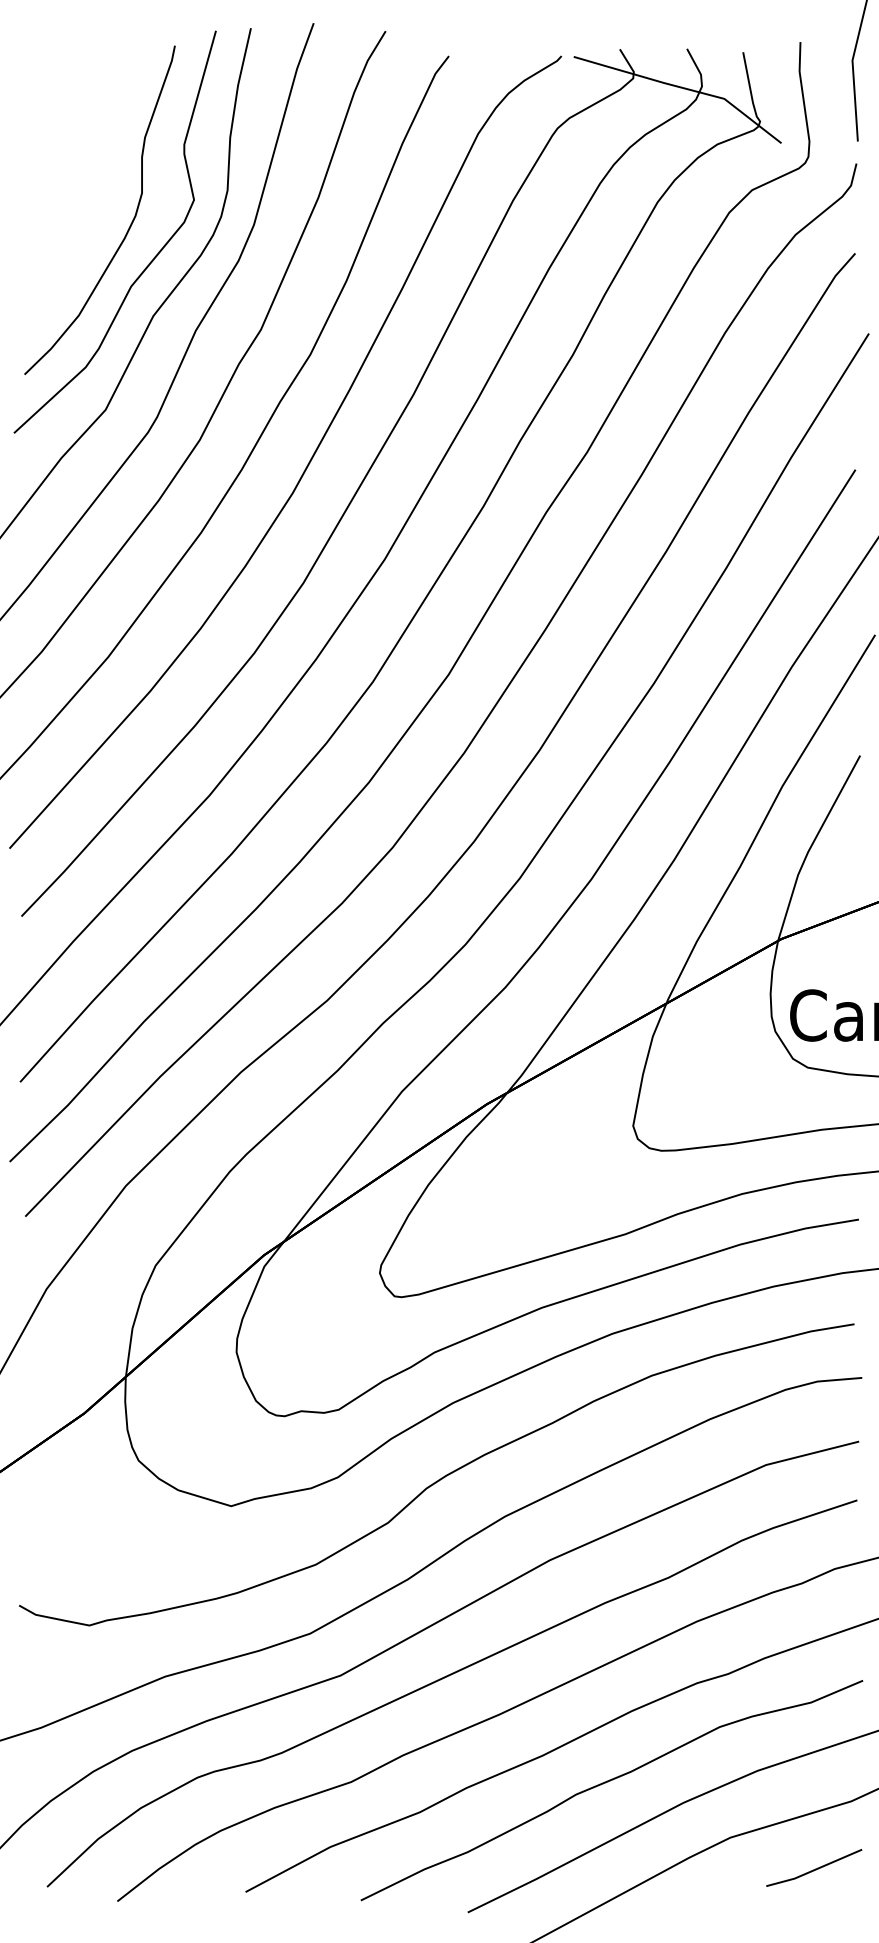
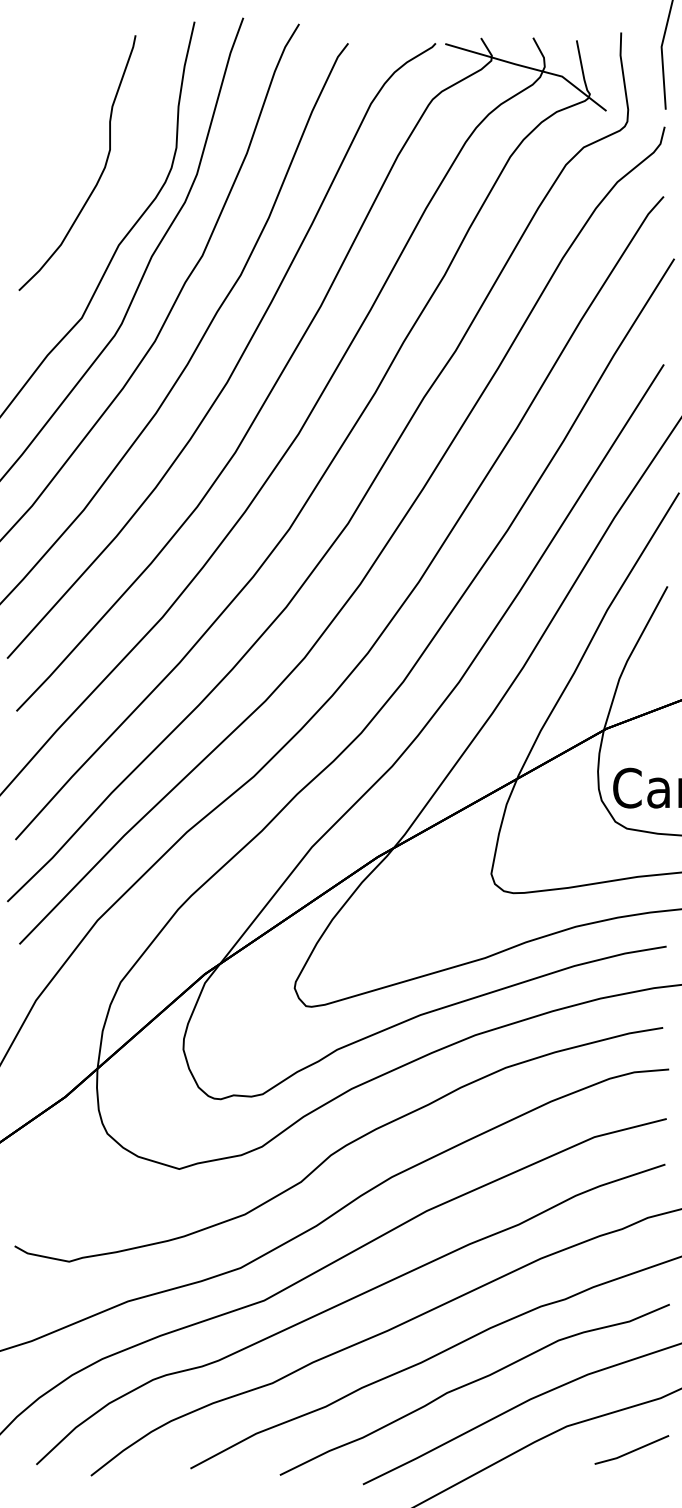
curve: (149, 262) -> (115, 203), removed

